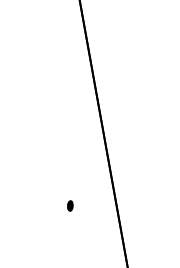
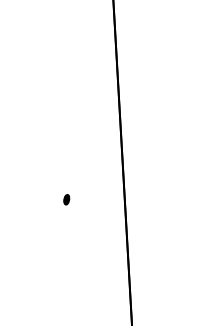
part: (70, 205) -> (66, 199), moved

